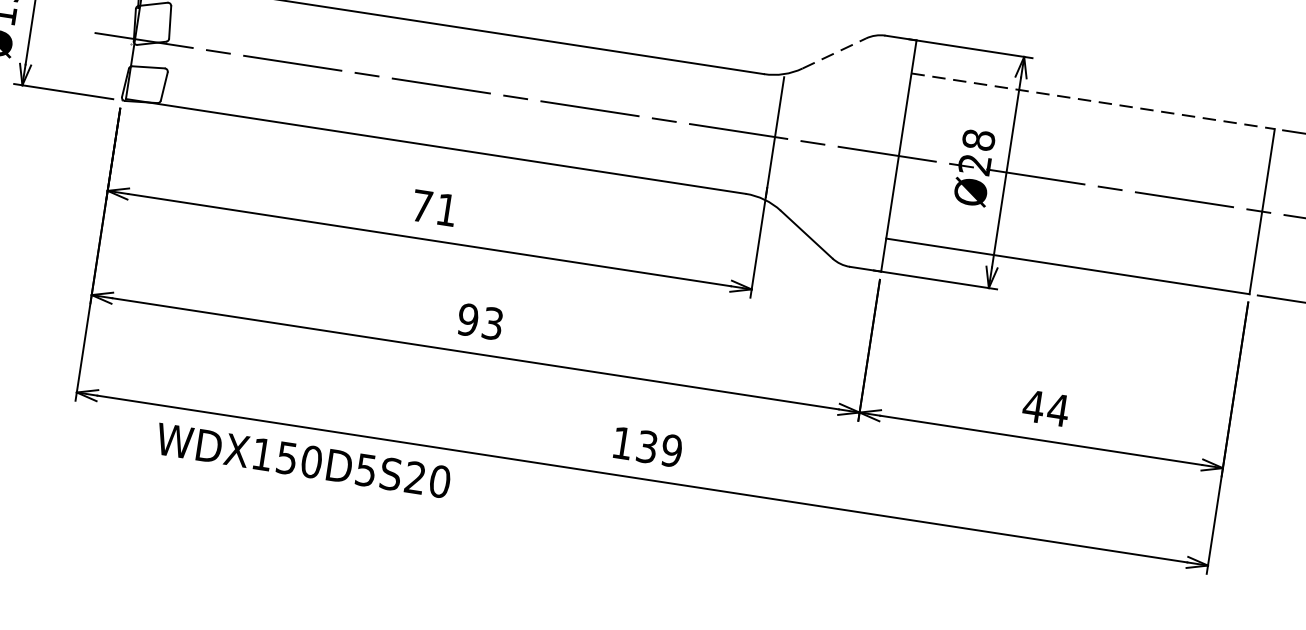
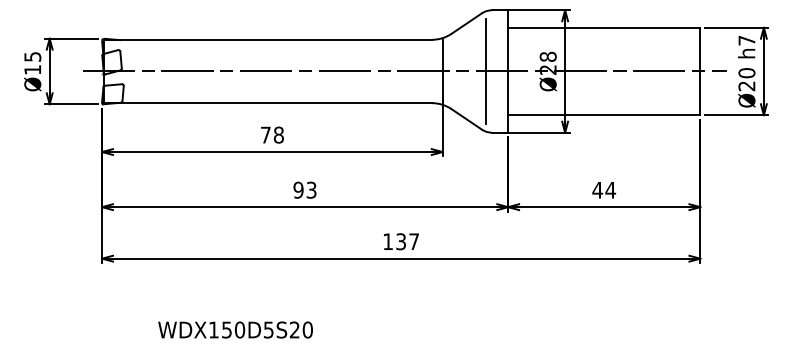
line: (835, 53) -> (467, 23), dashed -> solid
line: (1093, 100) -> (604, 27), dashed -> solid
line: (858, 147) -> (486, 70), added
text: (446, 208) -> (278, 134), 71 -> 78
text: (672, 450) -> (414, 241), 139 -> 137
text: (303, 459) -> (235, 329), moved

